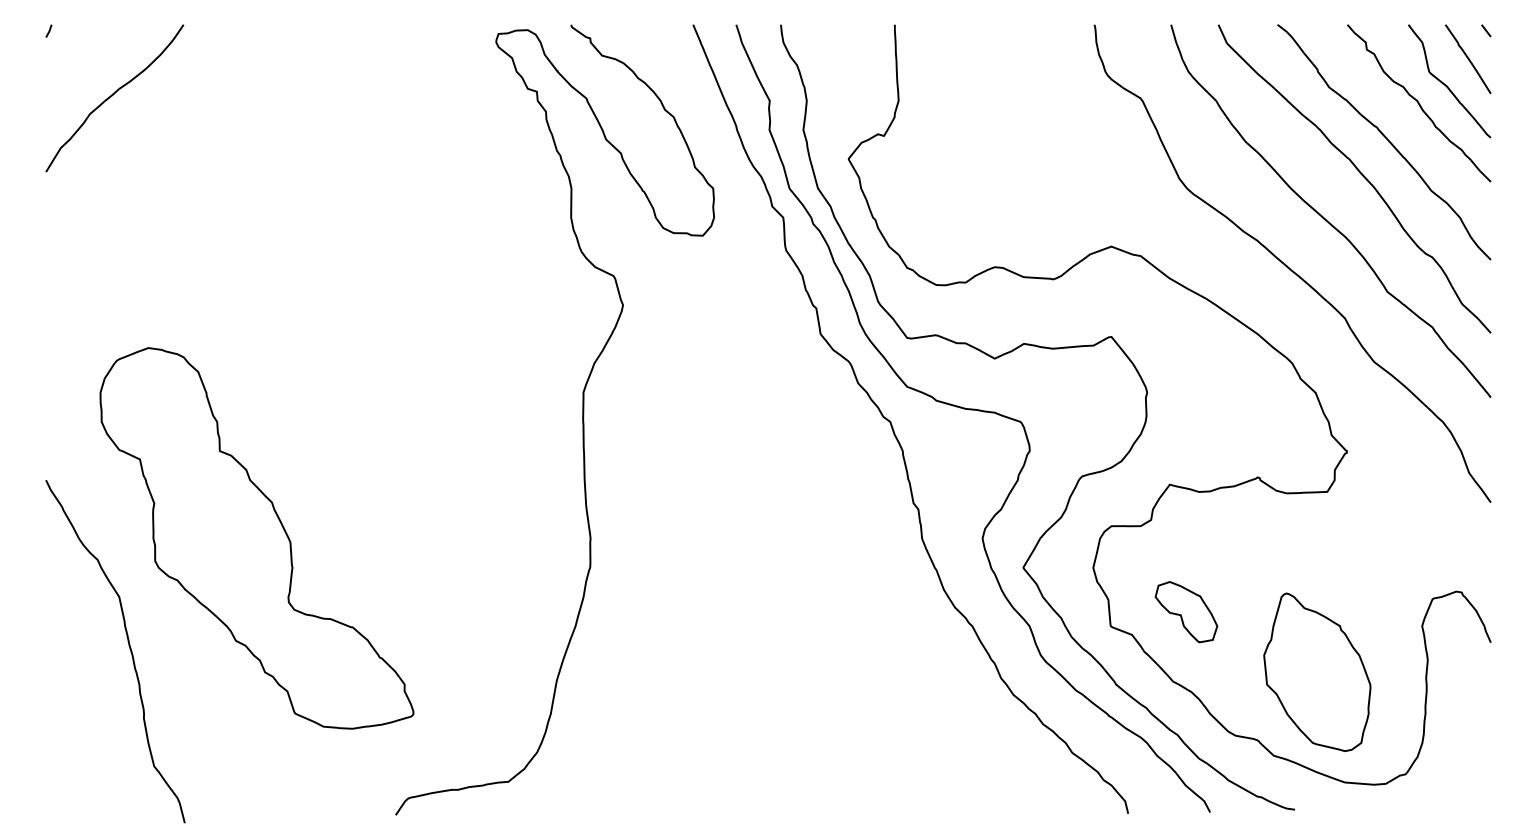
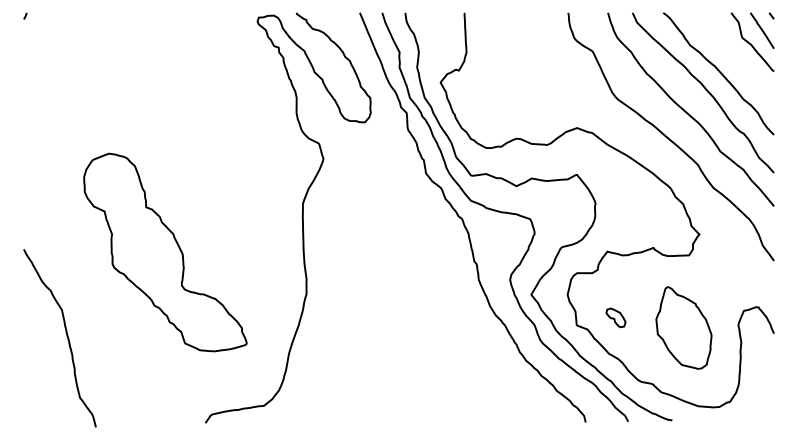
curve: (114, 95) -> (59, 49), removed
curve: (1418, 103) -> (736, 53), removed
part: (257, 538) -> (165, 252), moved
part: (1185, 611) -> (615, 317), size x0.6
part: (1316, 671) -> (683, 327), moved

